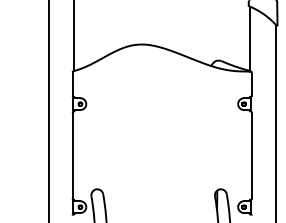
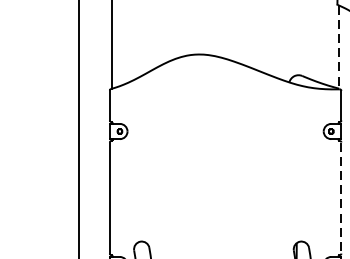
line: (250, 39) -> (339, 48), solid -> dashed
line: (251, 155) -> (340, 197), solid -> dashed

